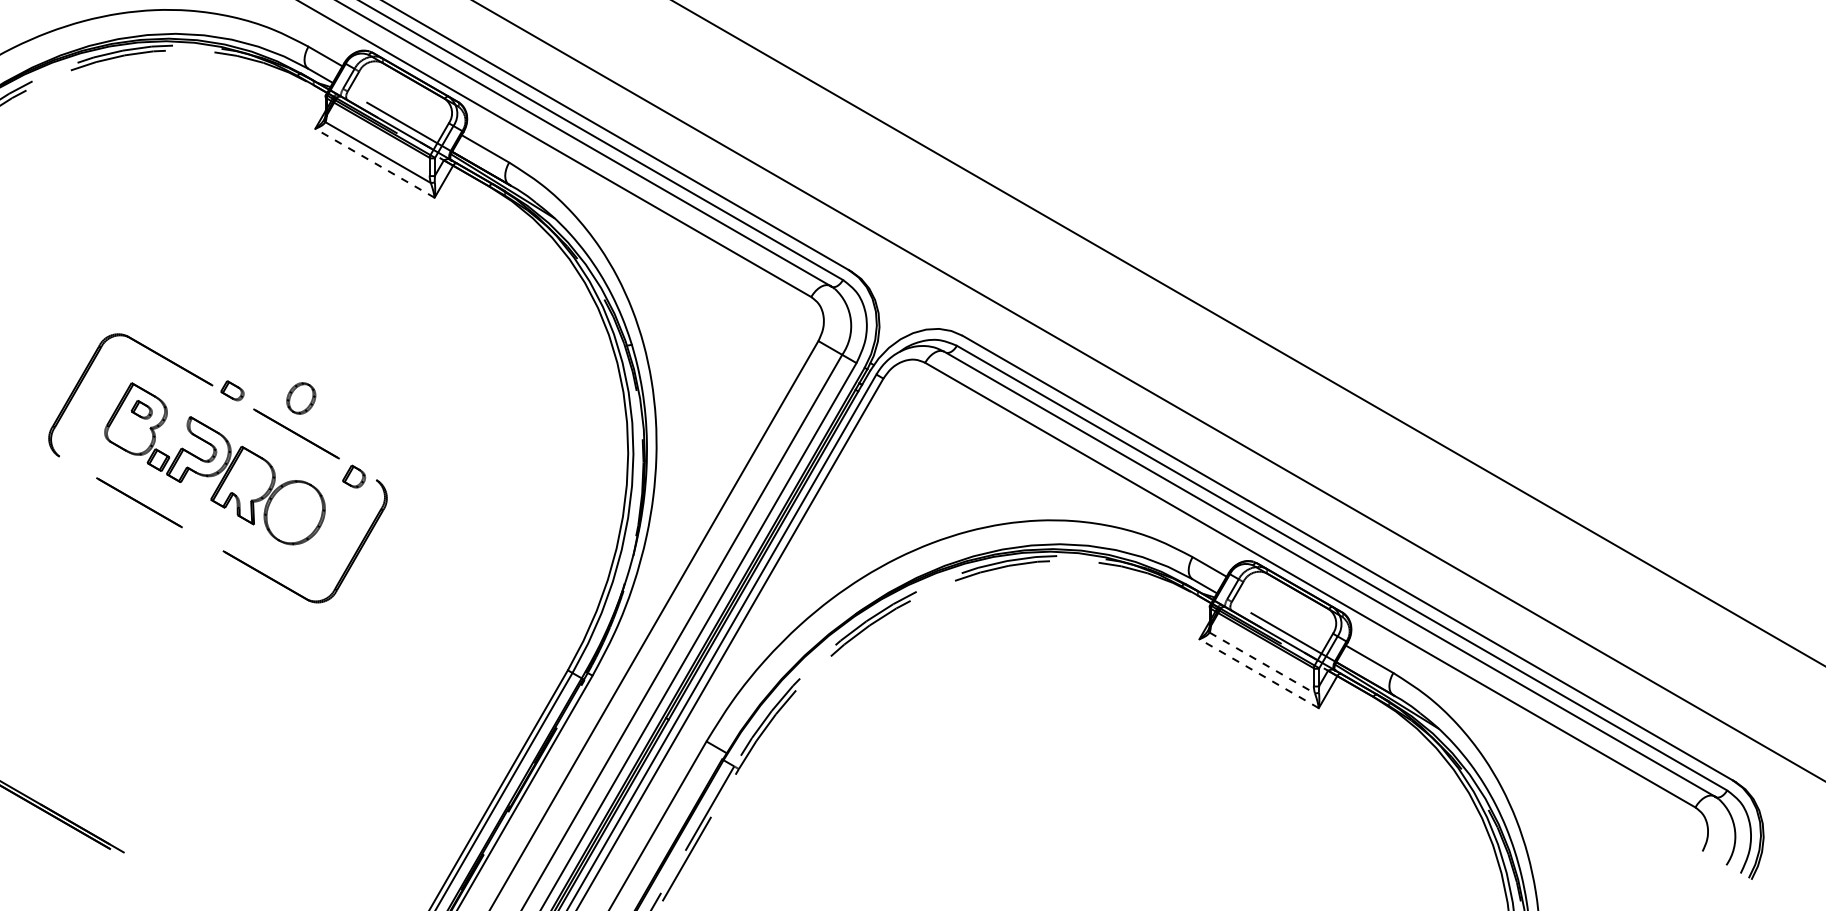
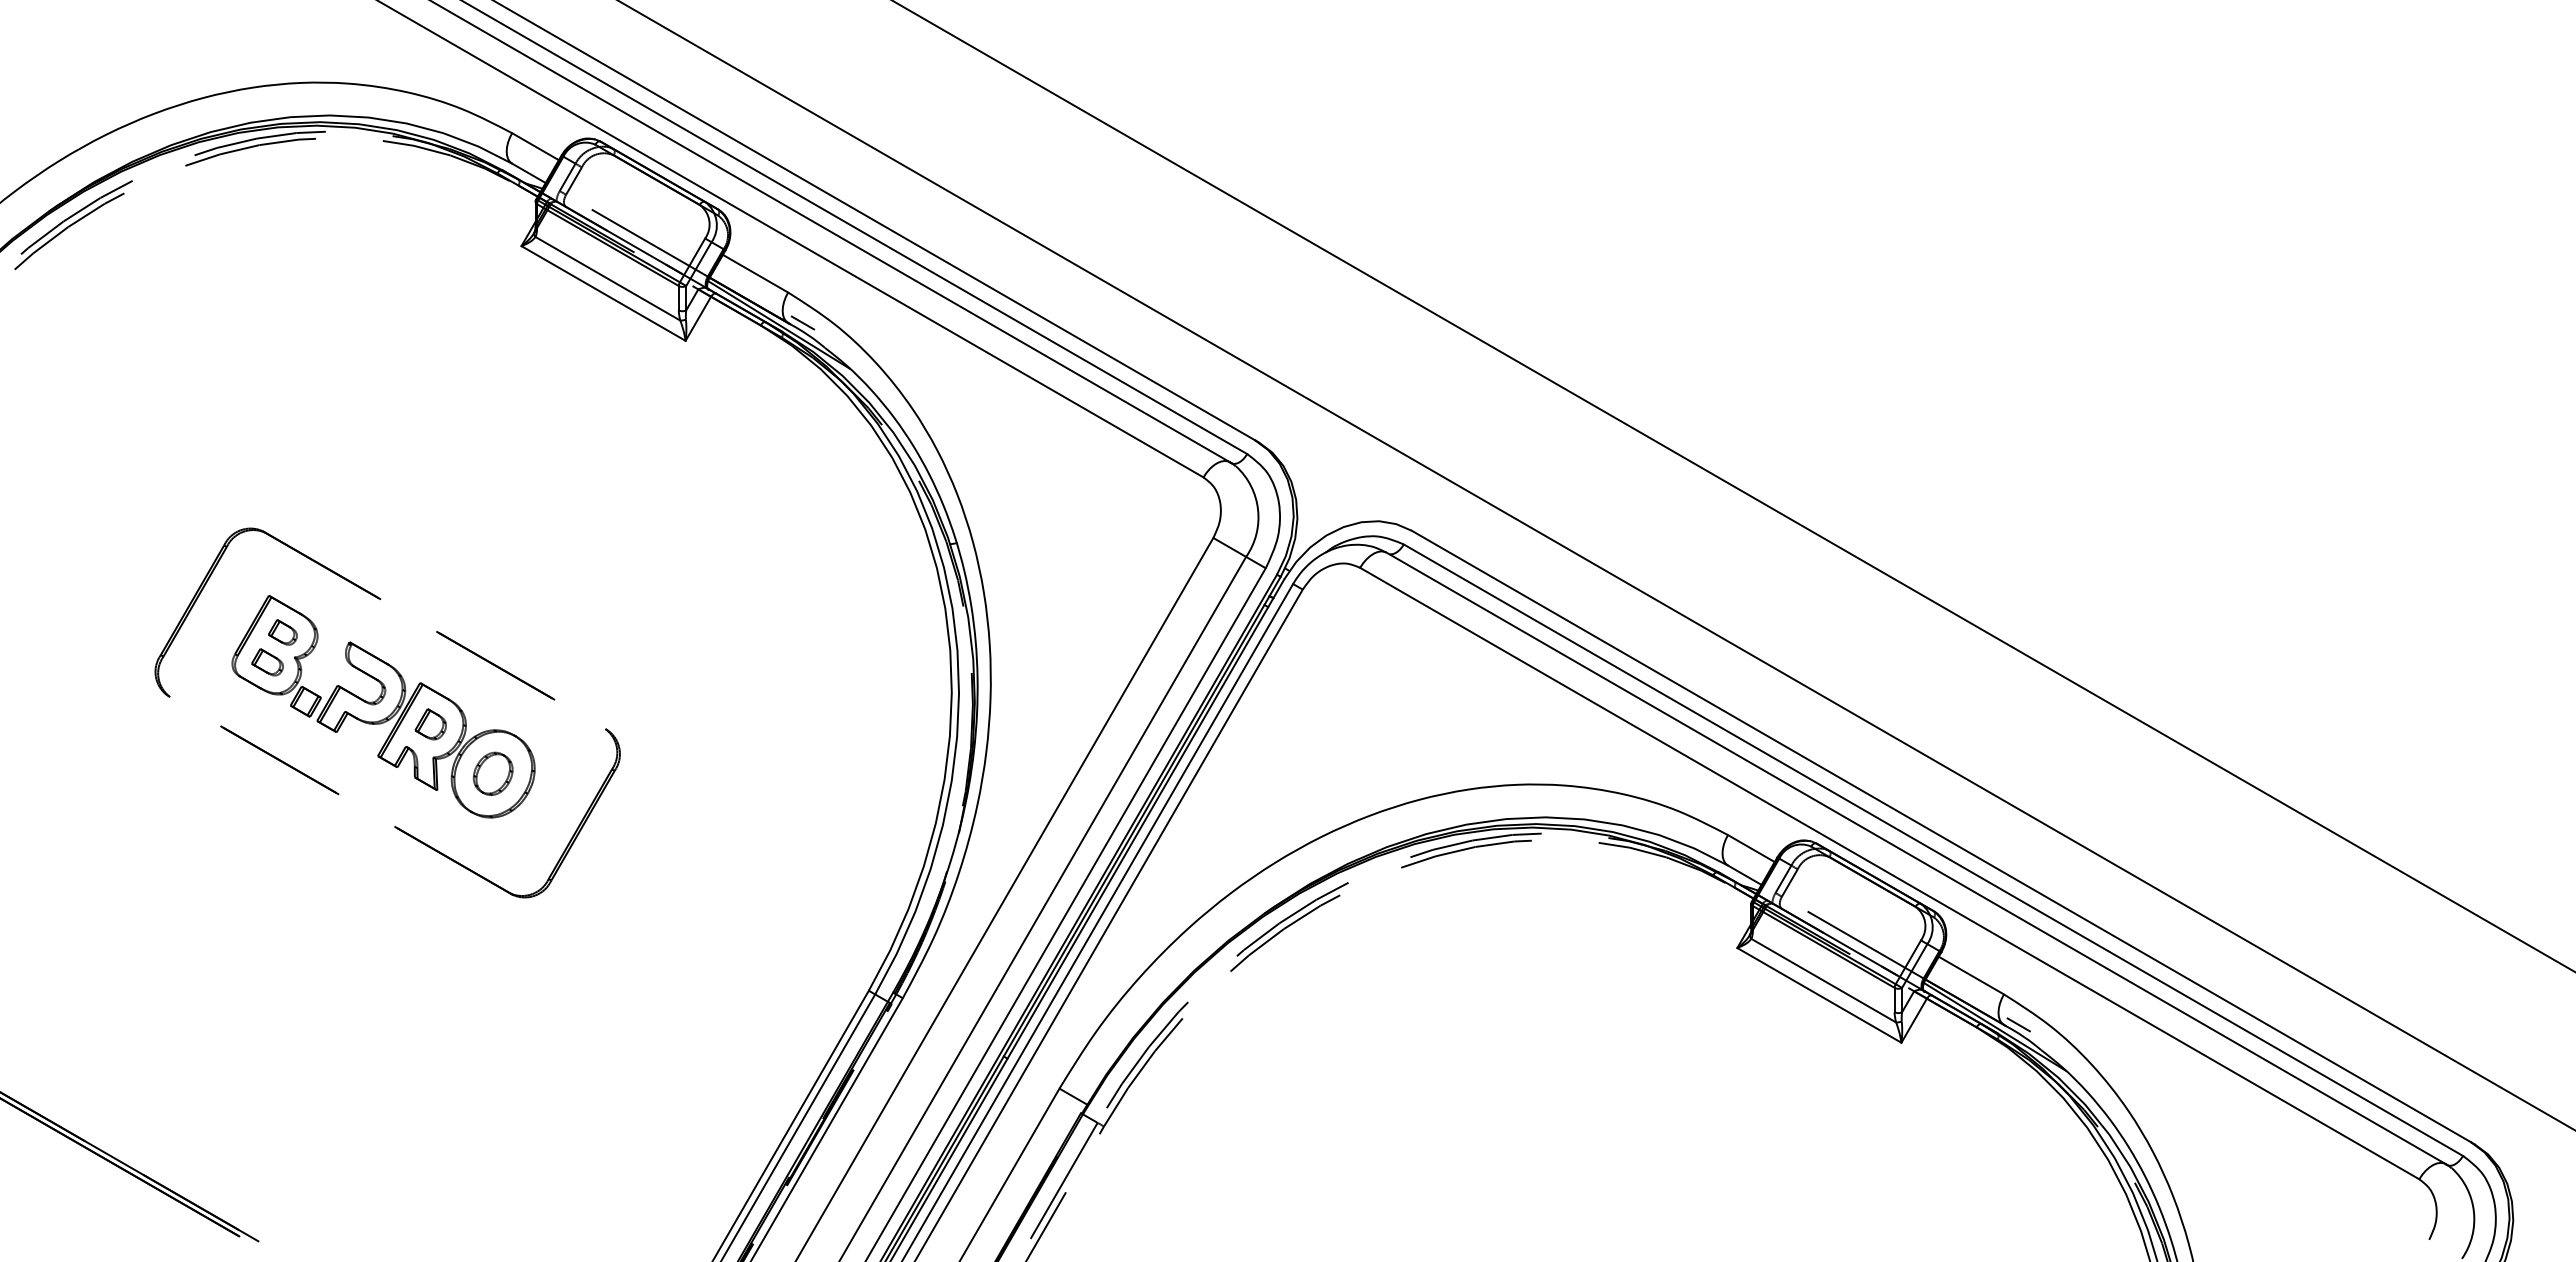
line: (374, 163) -> (603, 293), dashed -> solid
line: (519, 184) -> (802, 322), added
part: (232, 390) -> (267, 662), moved
part: (300, 398) -> (492, 773), moved
part: (353, 476) -> (430, 724), moved
line: (1262, 662) -> (1823, 980), dashed -> solid
line: (1259, 673) -> (1819, 995), dashed -> solid
line: (1403, 694) -> (2018, 1024), added

